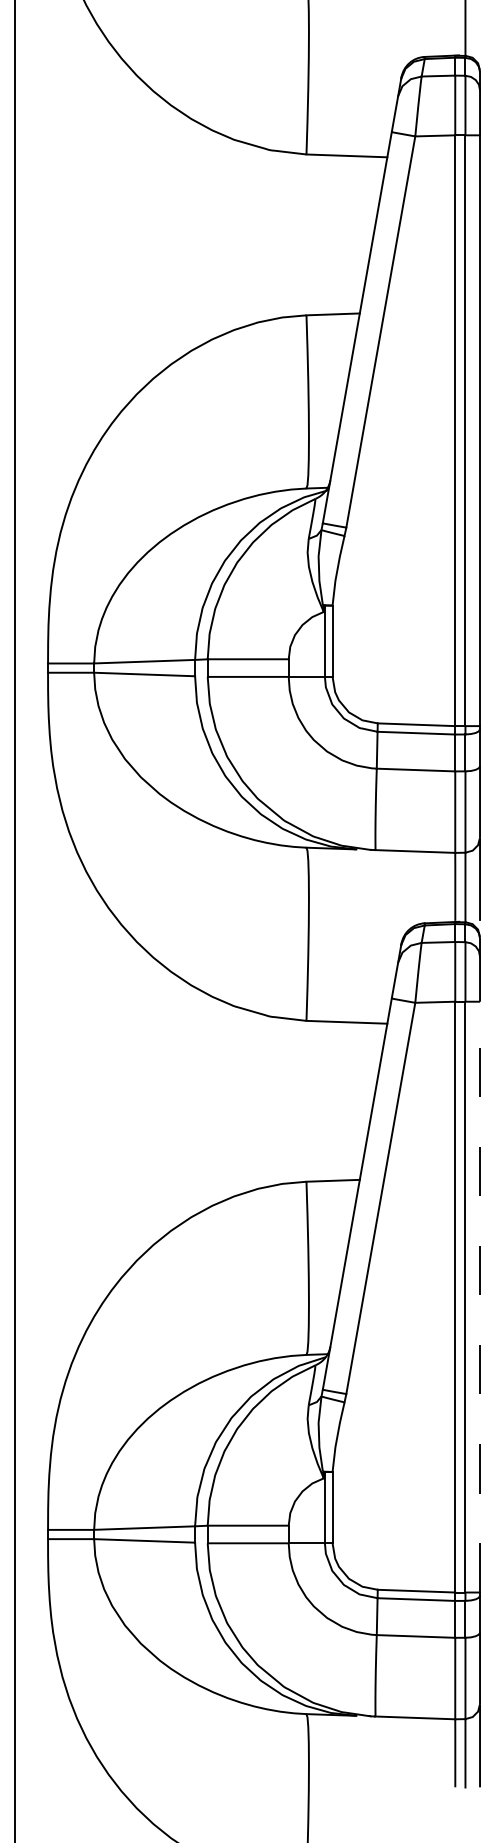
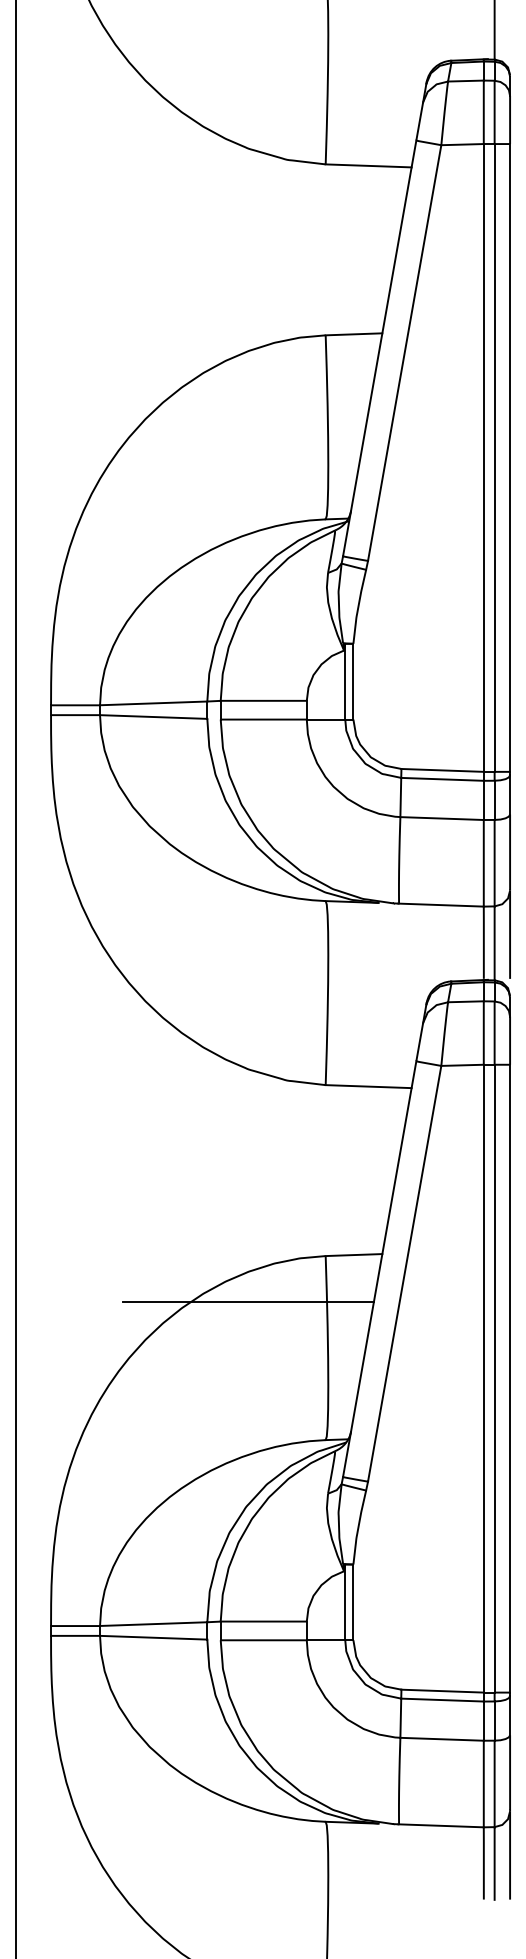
line: (233, 1225) -> (248, 1302), added
line: (480, 1296) -> (510, 1378), dashed -> solid

